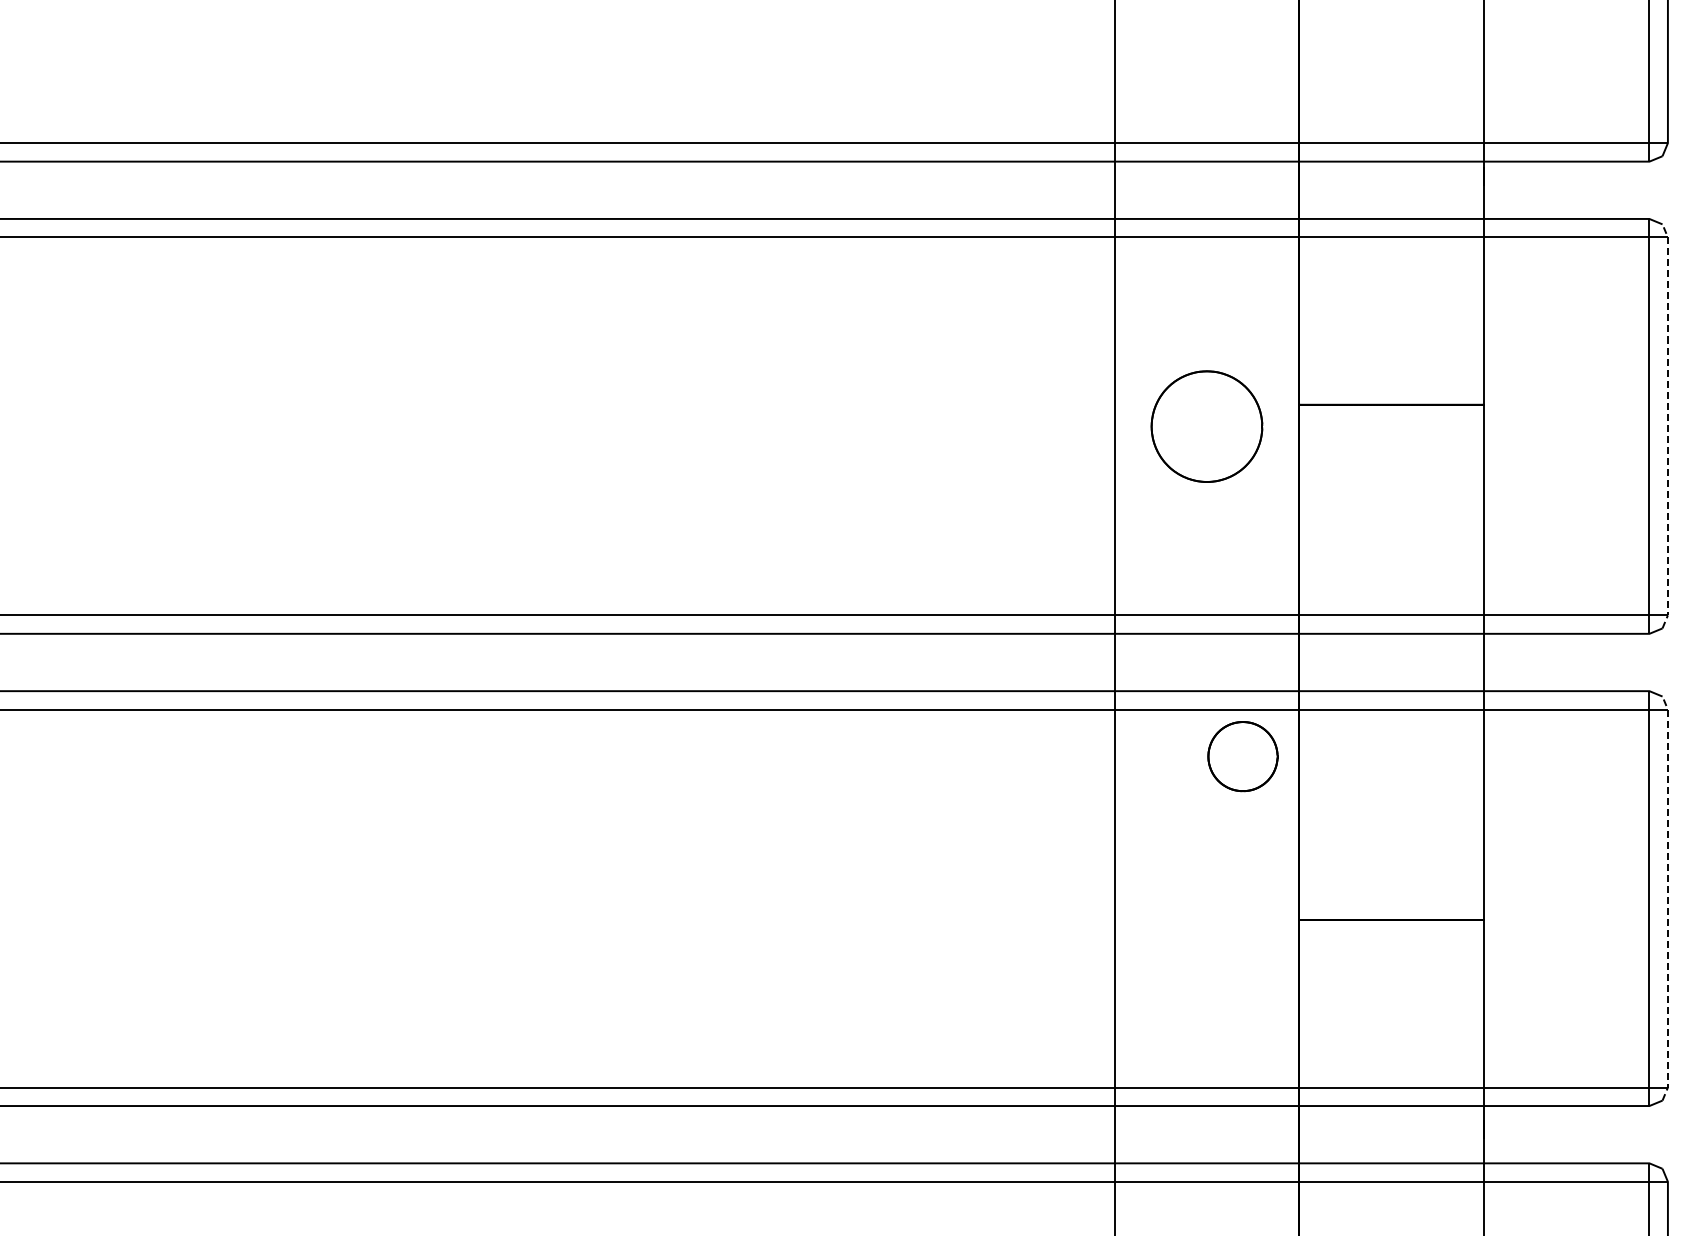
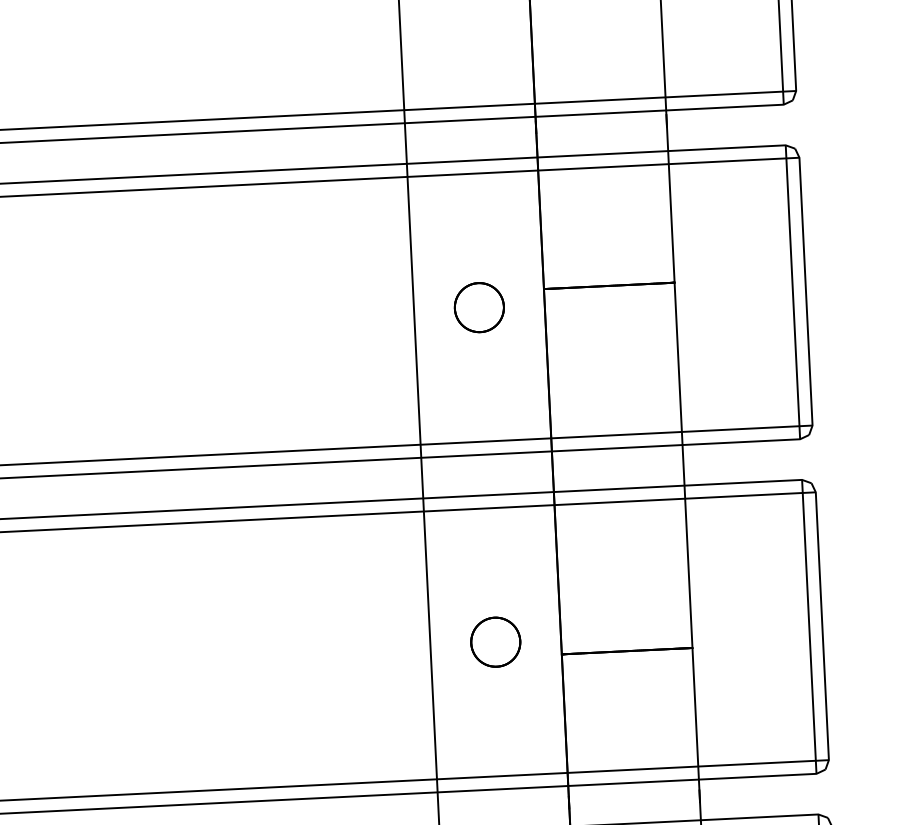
part: (1206, 425) -> (479, 307), size x0.62
line: (1667, 426) -> (805, 291), dashed -> solid
part: (1242, 756) -> (495, 642), moved
line: (1667, 898) -> (822, 626), dashed -> solid

